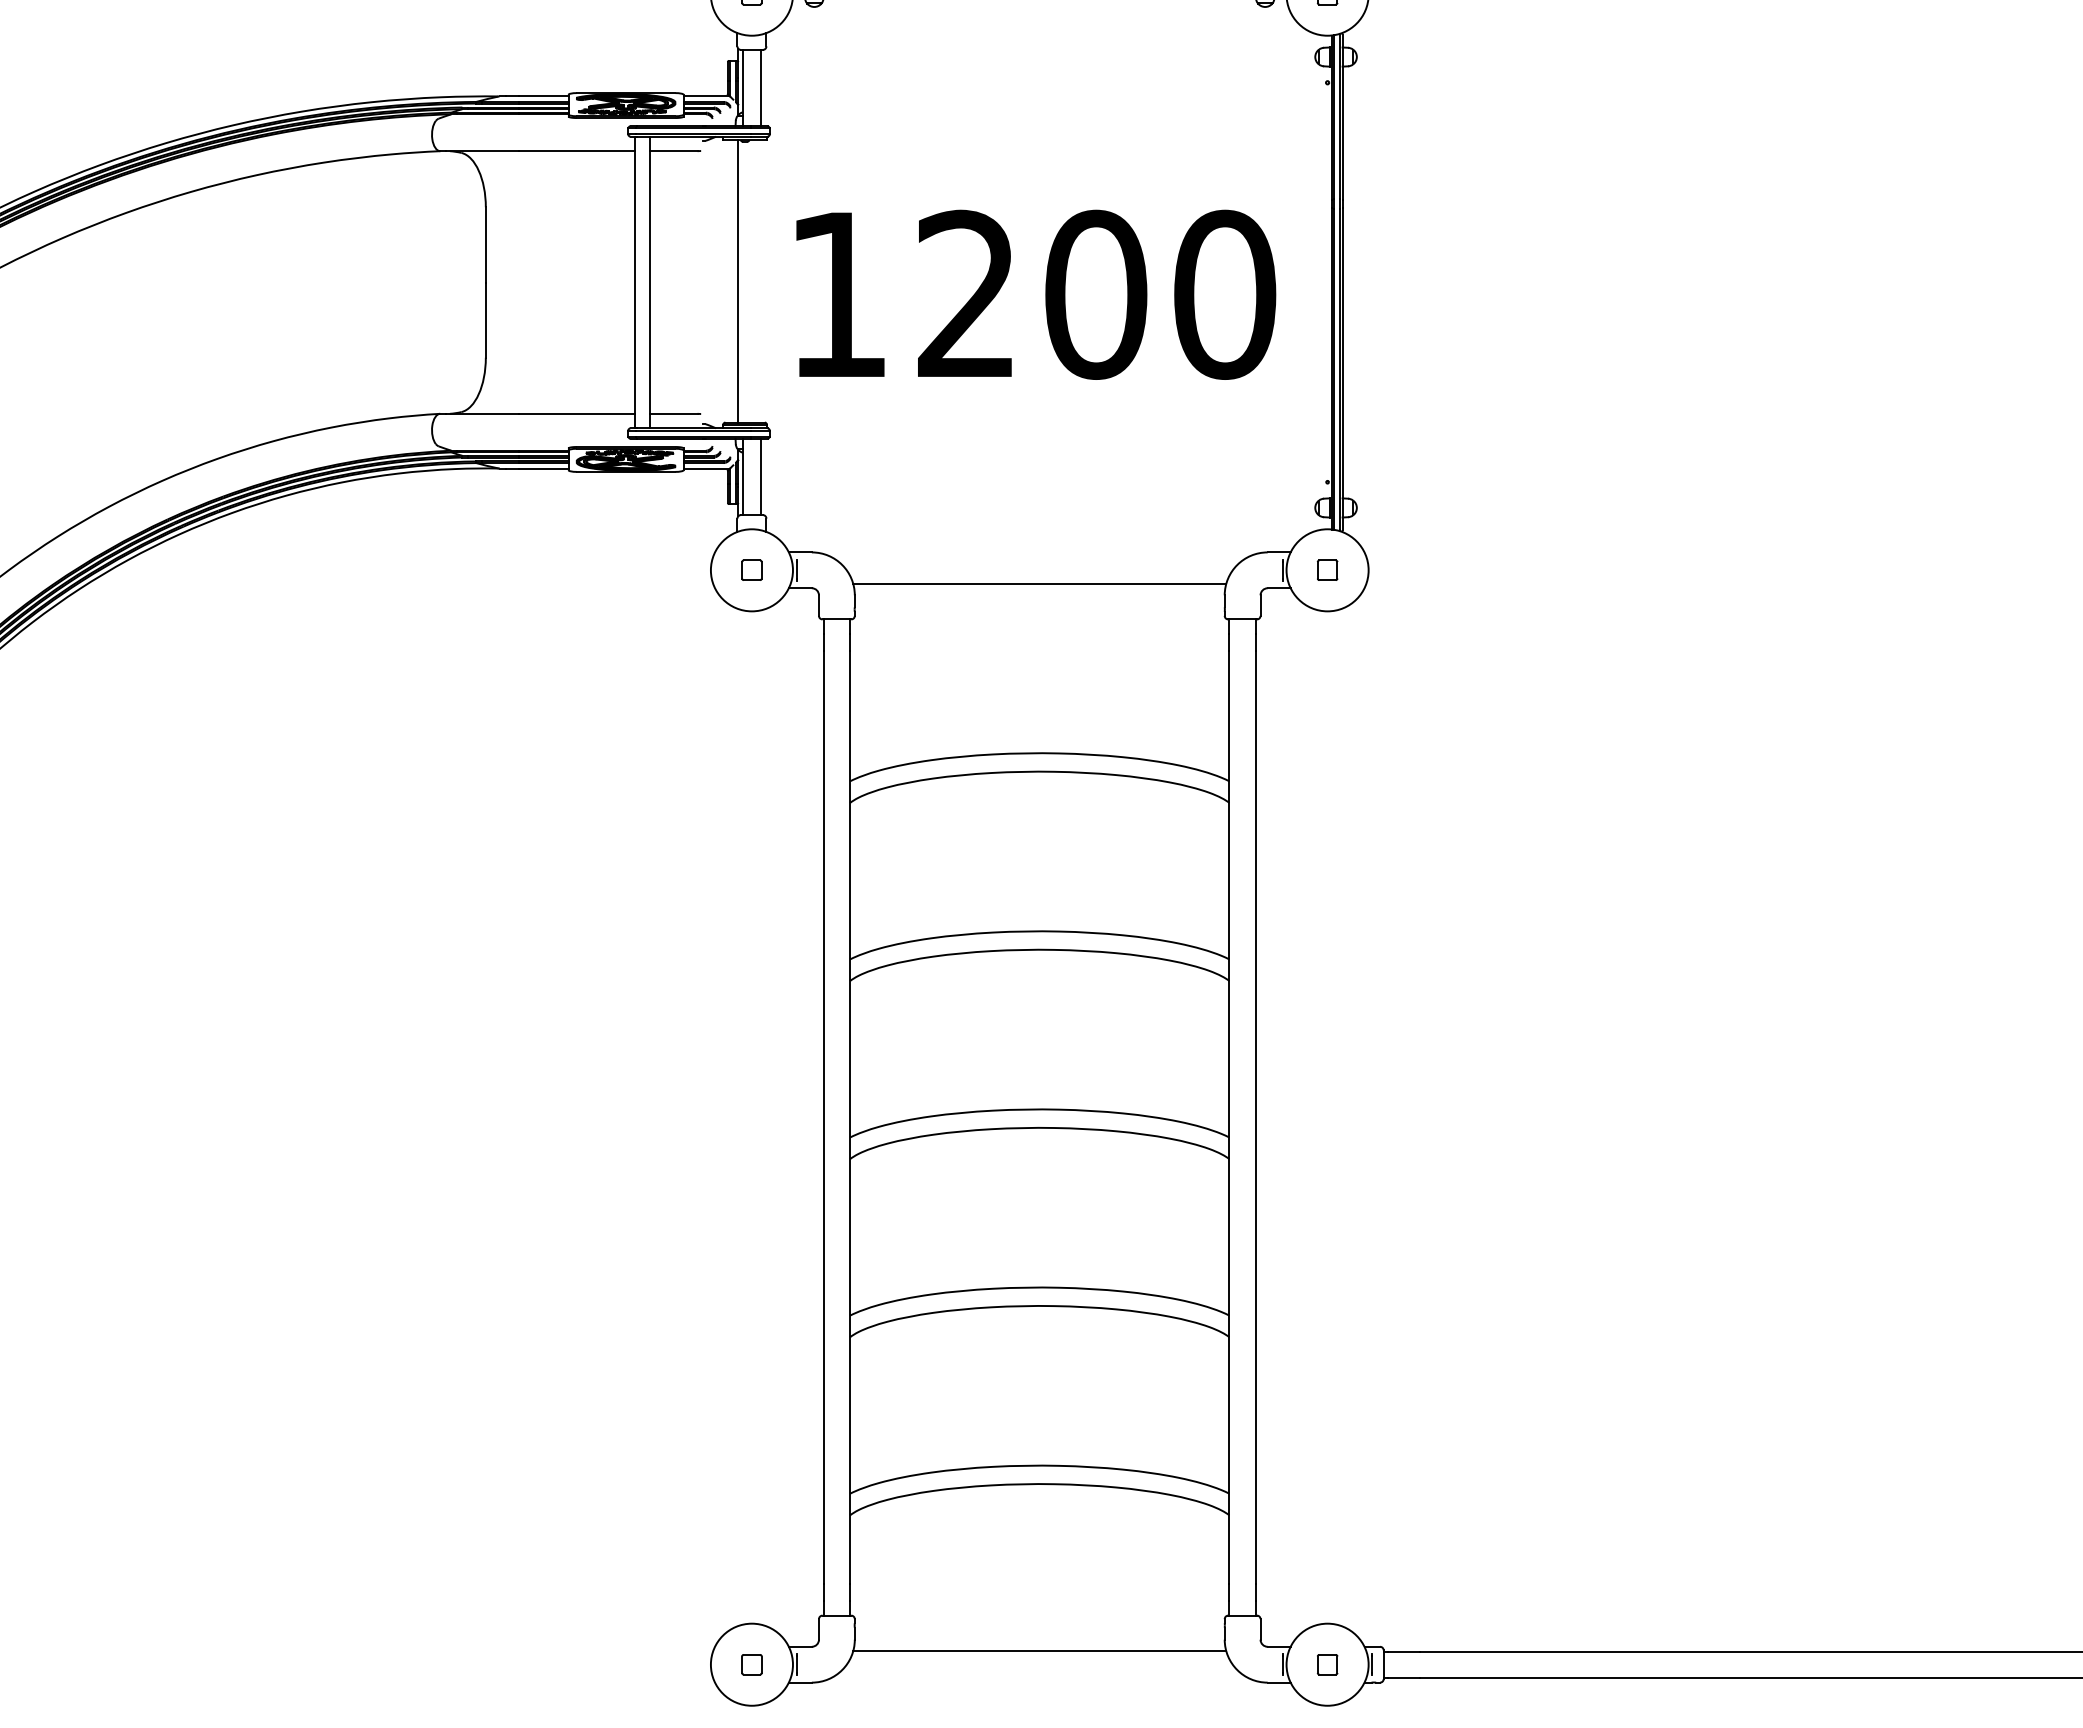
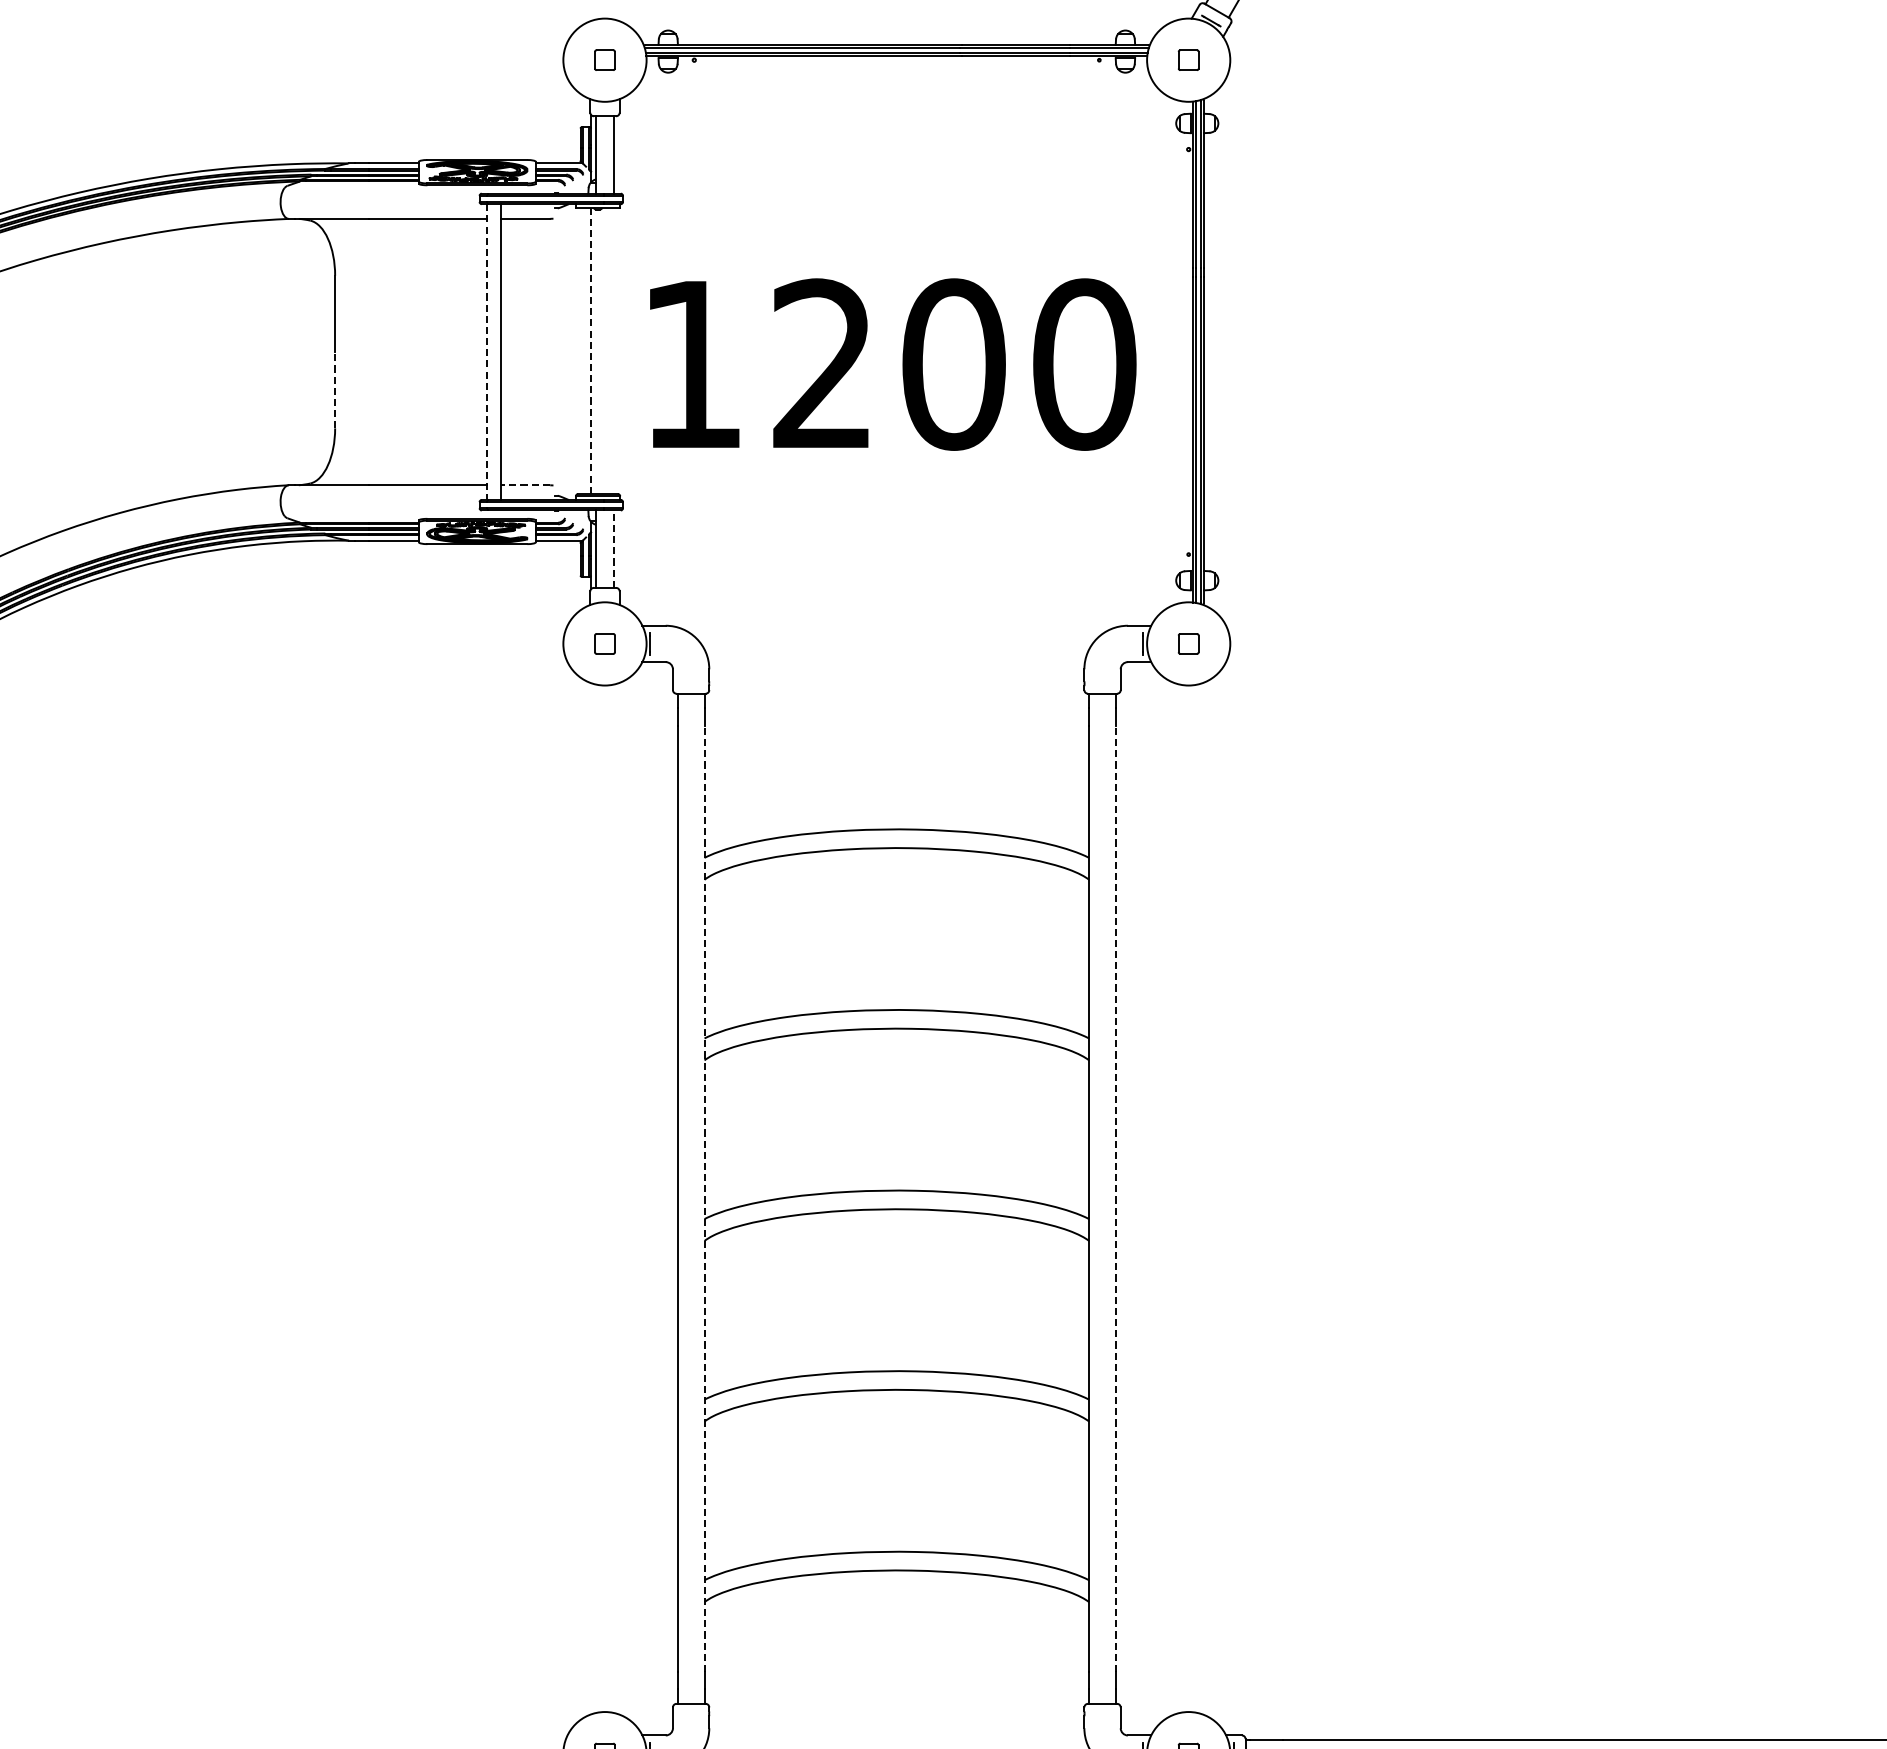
line: (738, 281) -> (591, 351), solid -> dashed
line: (635, 282) -> (486, 352), solid -> dashed
line: (485, 320) -> (334, 390), solid -> dashed
line: (673, 413) -> (525, 484), solid -> dashed
line: (761, 476) -> (614, 548), solid -> dashed
line: (1039, 584) -> (896, 658), removed
line: (850, 1117) -> (704, 1198), solid -> dashed
line: (1255, 1117) -> (1115, 1198), solid -> dashed
line: (1039, 1651) -> (896, 1740), removed

